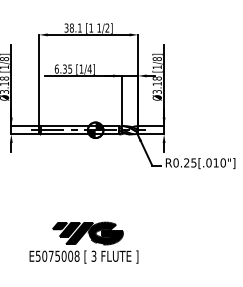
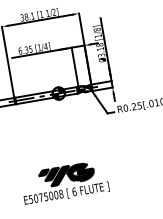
text: (93, 255) -> (73, 191), 3 -> 6

